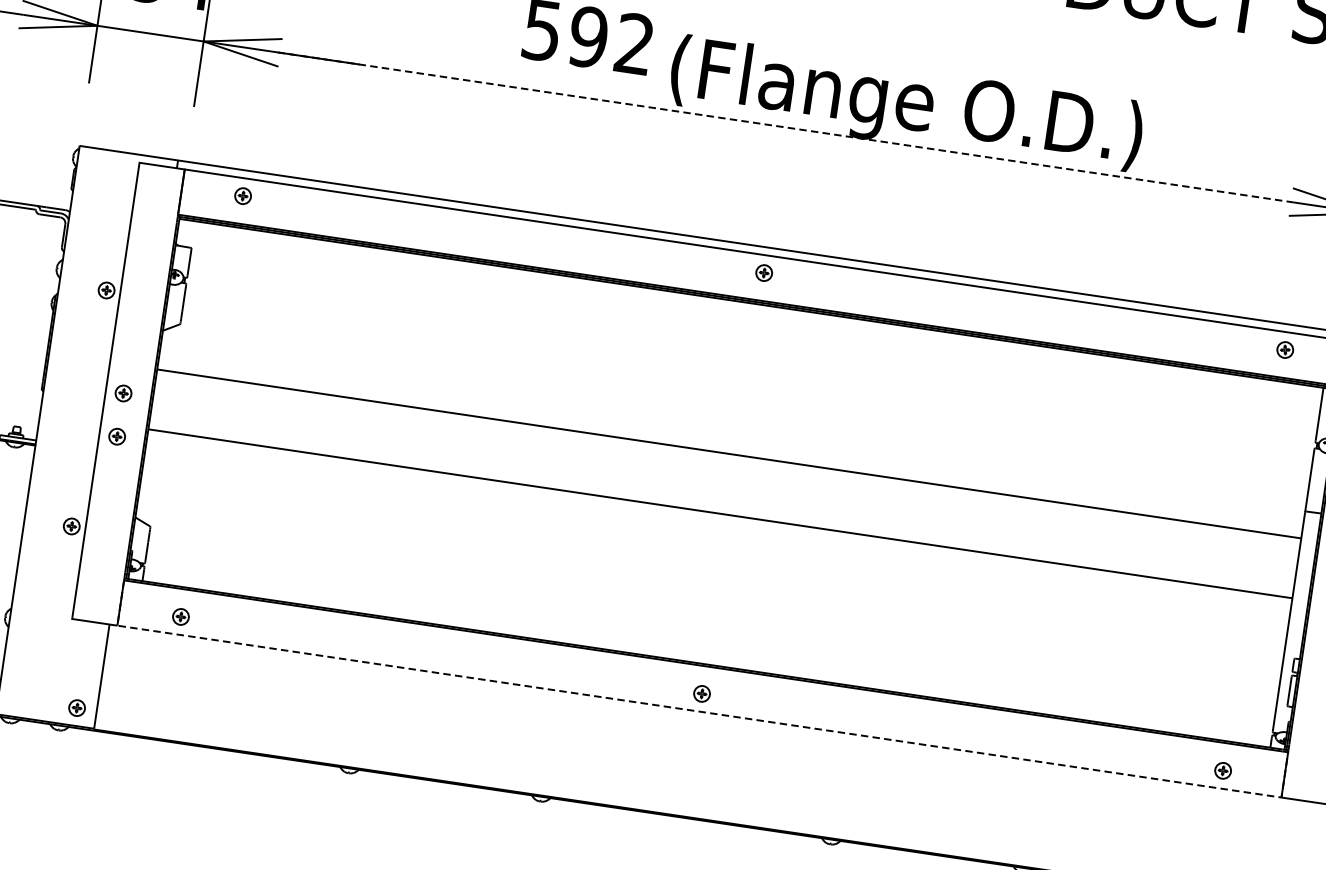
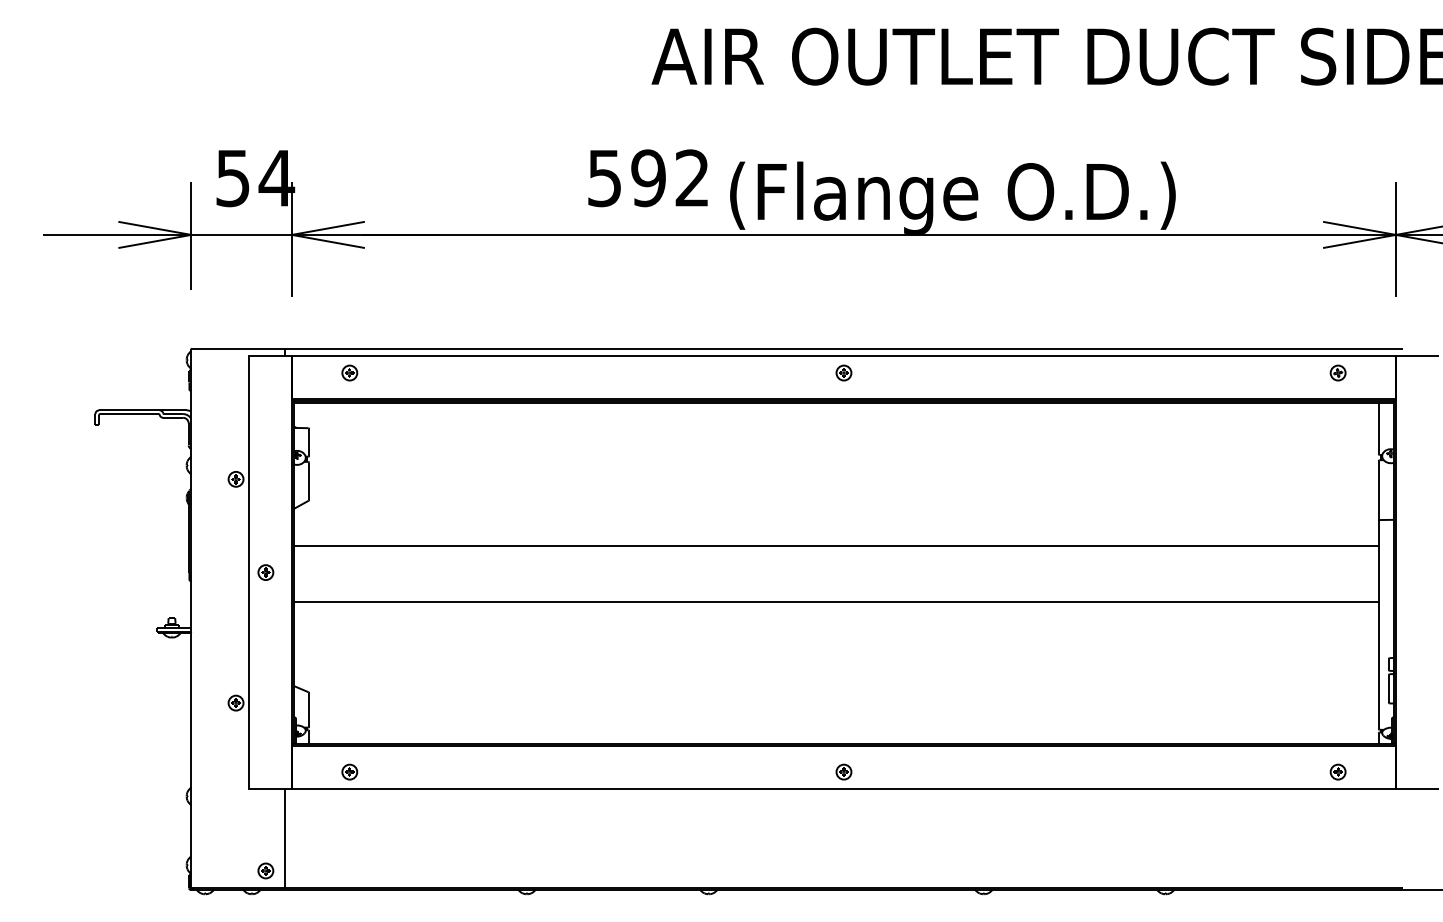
line: (786, 127) -> (844, 234), dashed -> solid
part: (116, 436) -> (265, 613), removed
line: (698, 711) -> (843, 788), dashed -> solid

